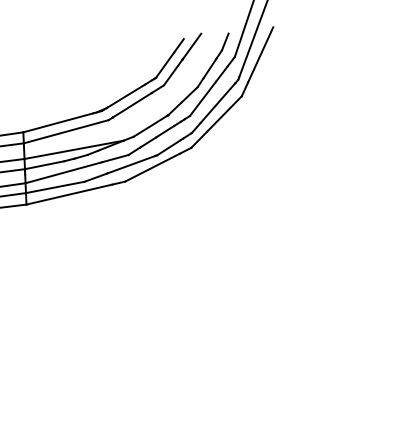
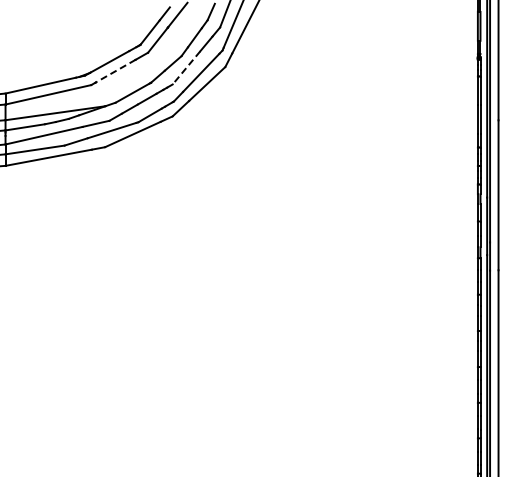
line: (203, 98) -> (186, 67), solid -> dashed
line: (132, 105) -> (115, 71), solid -> dashed

